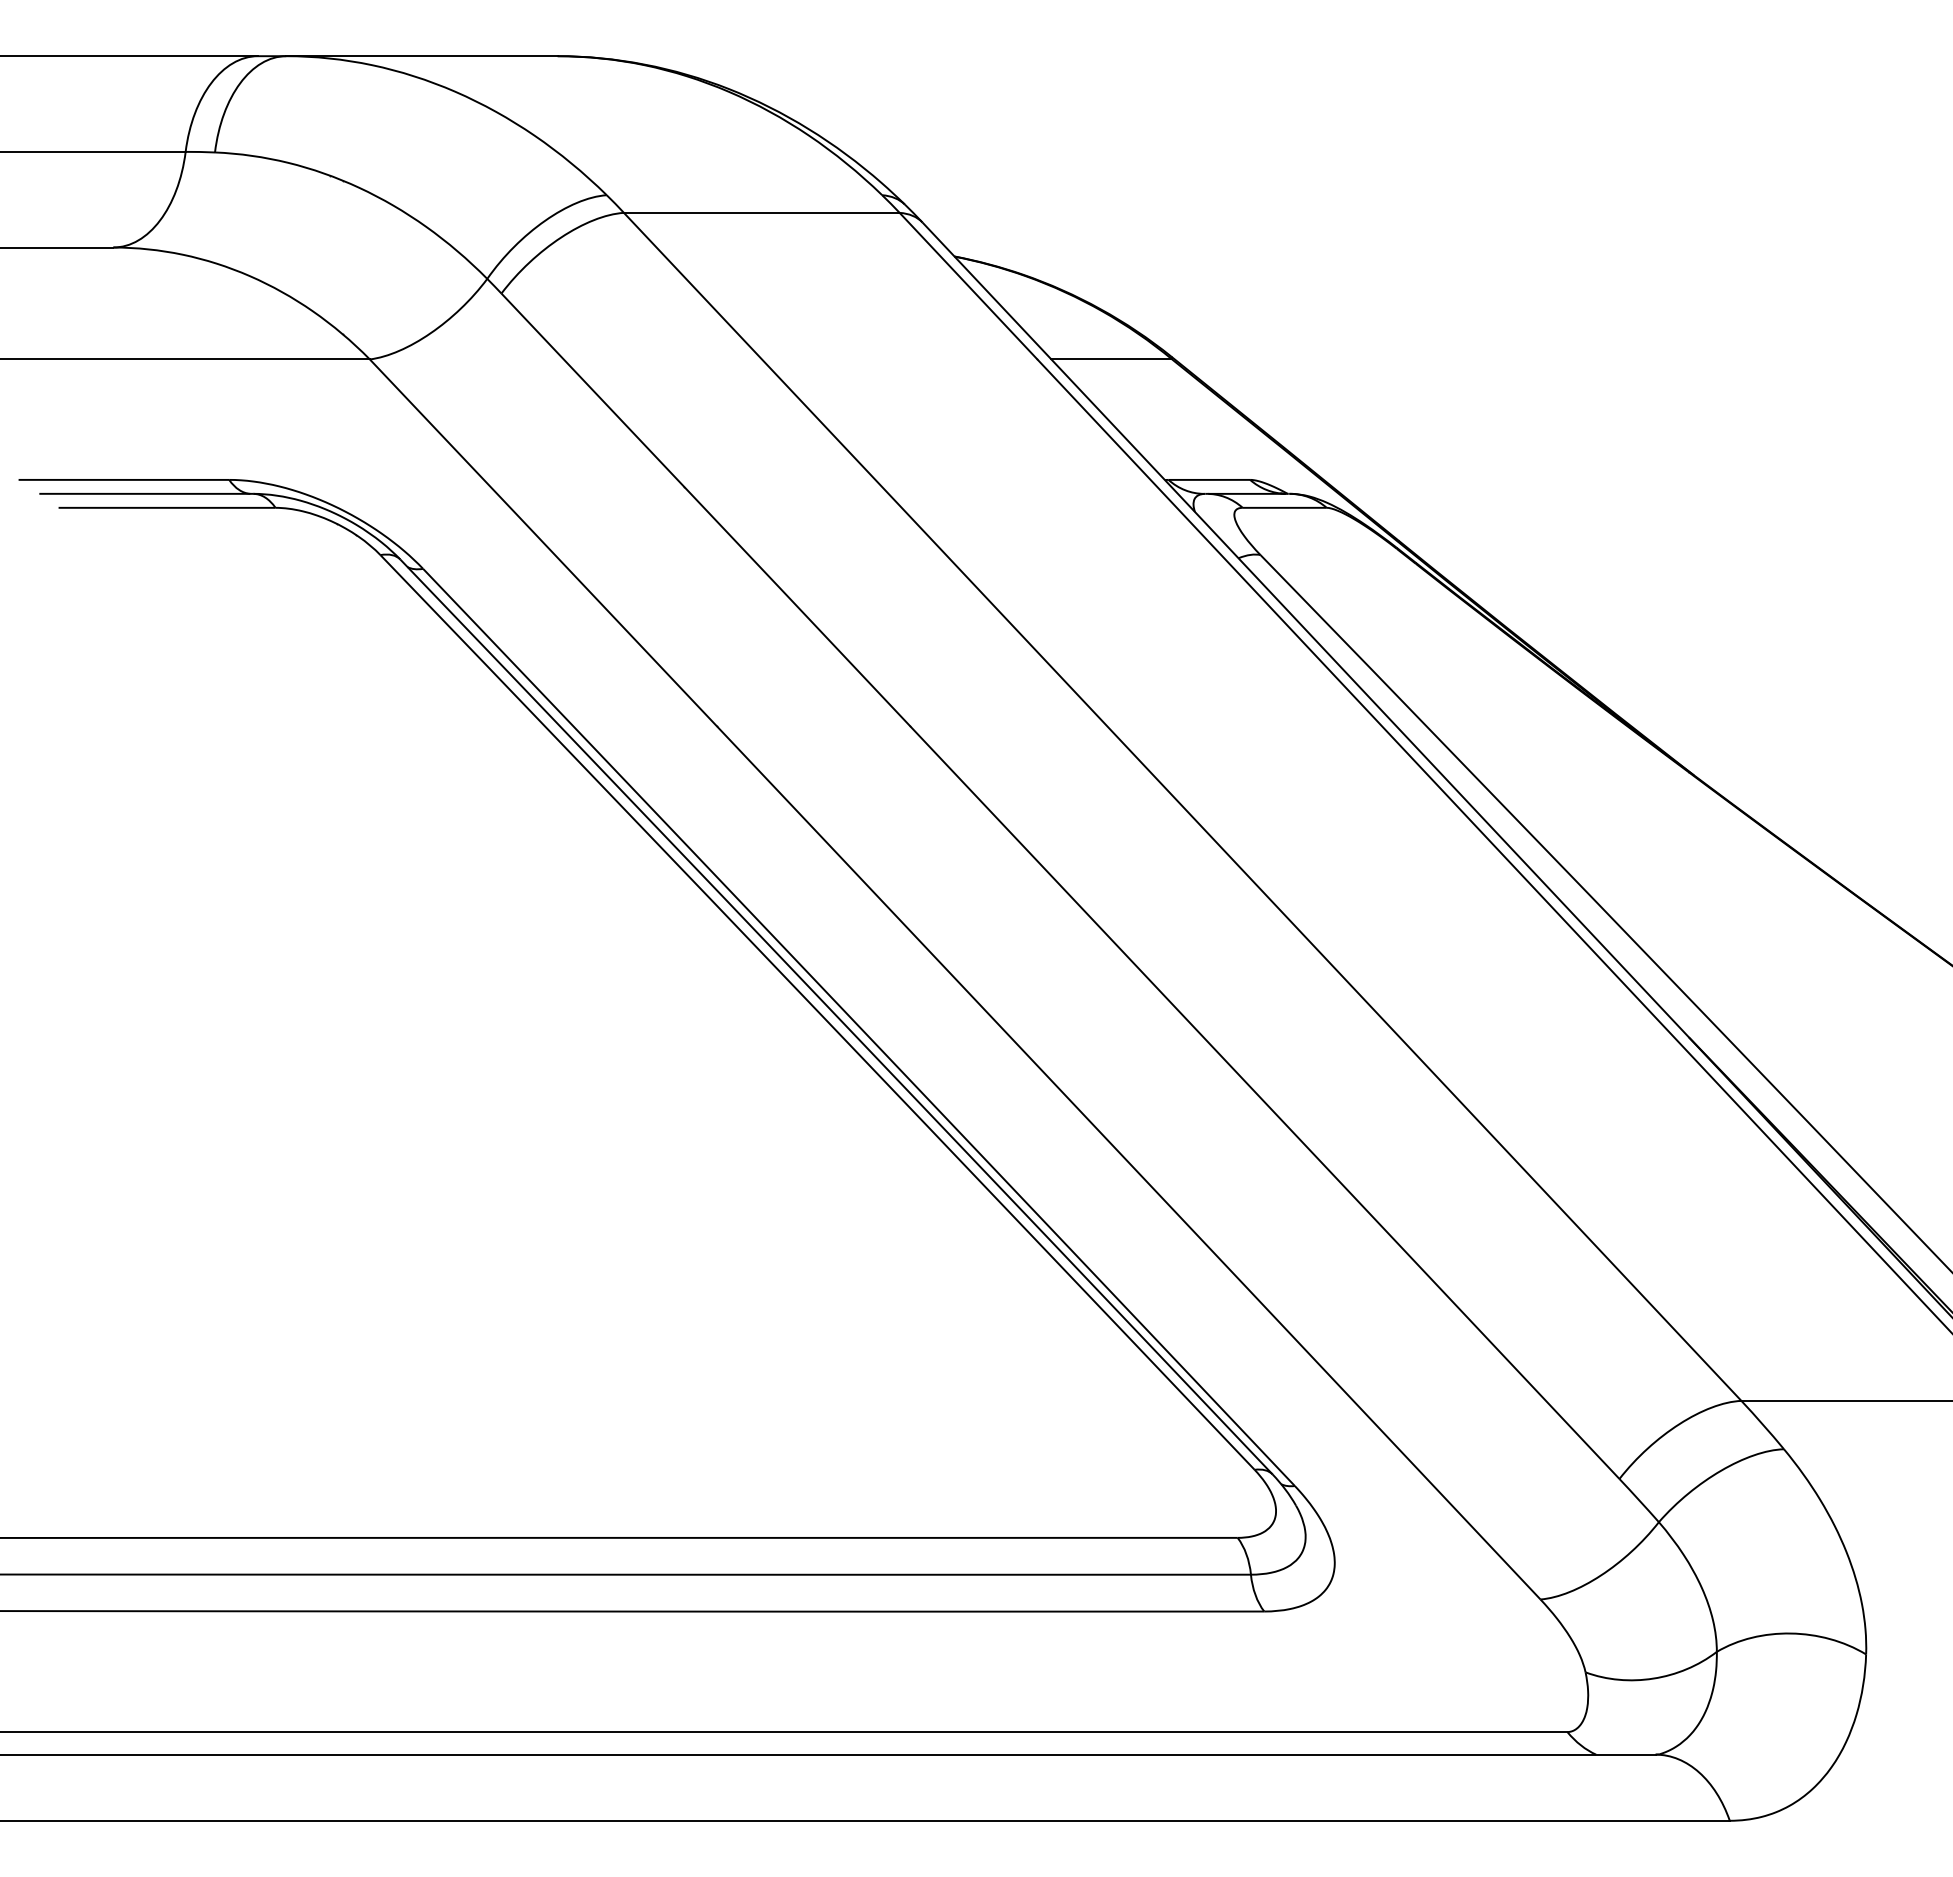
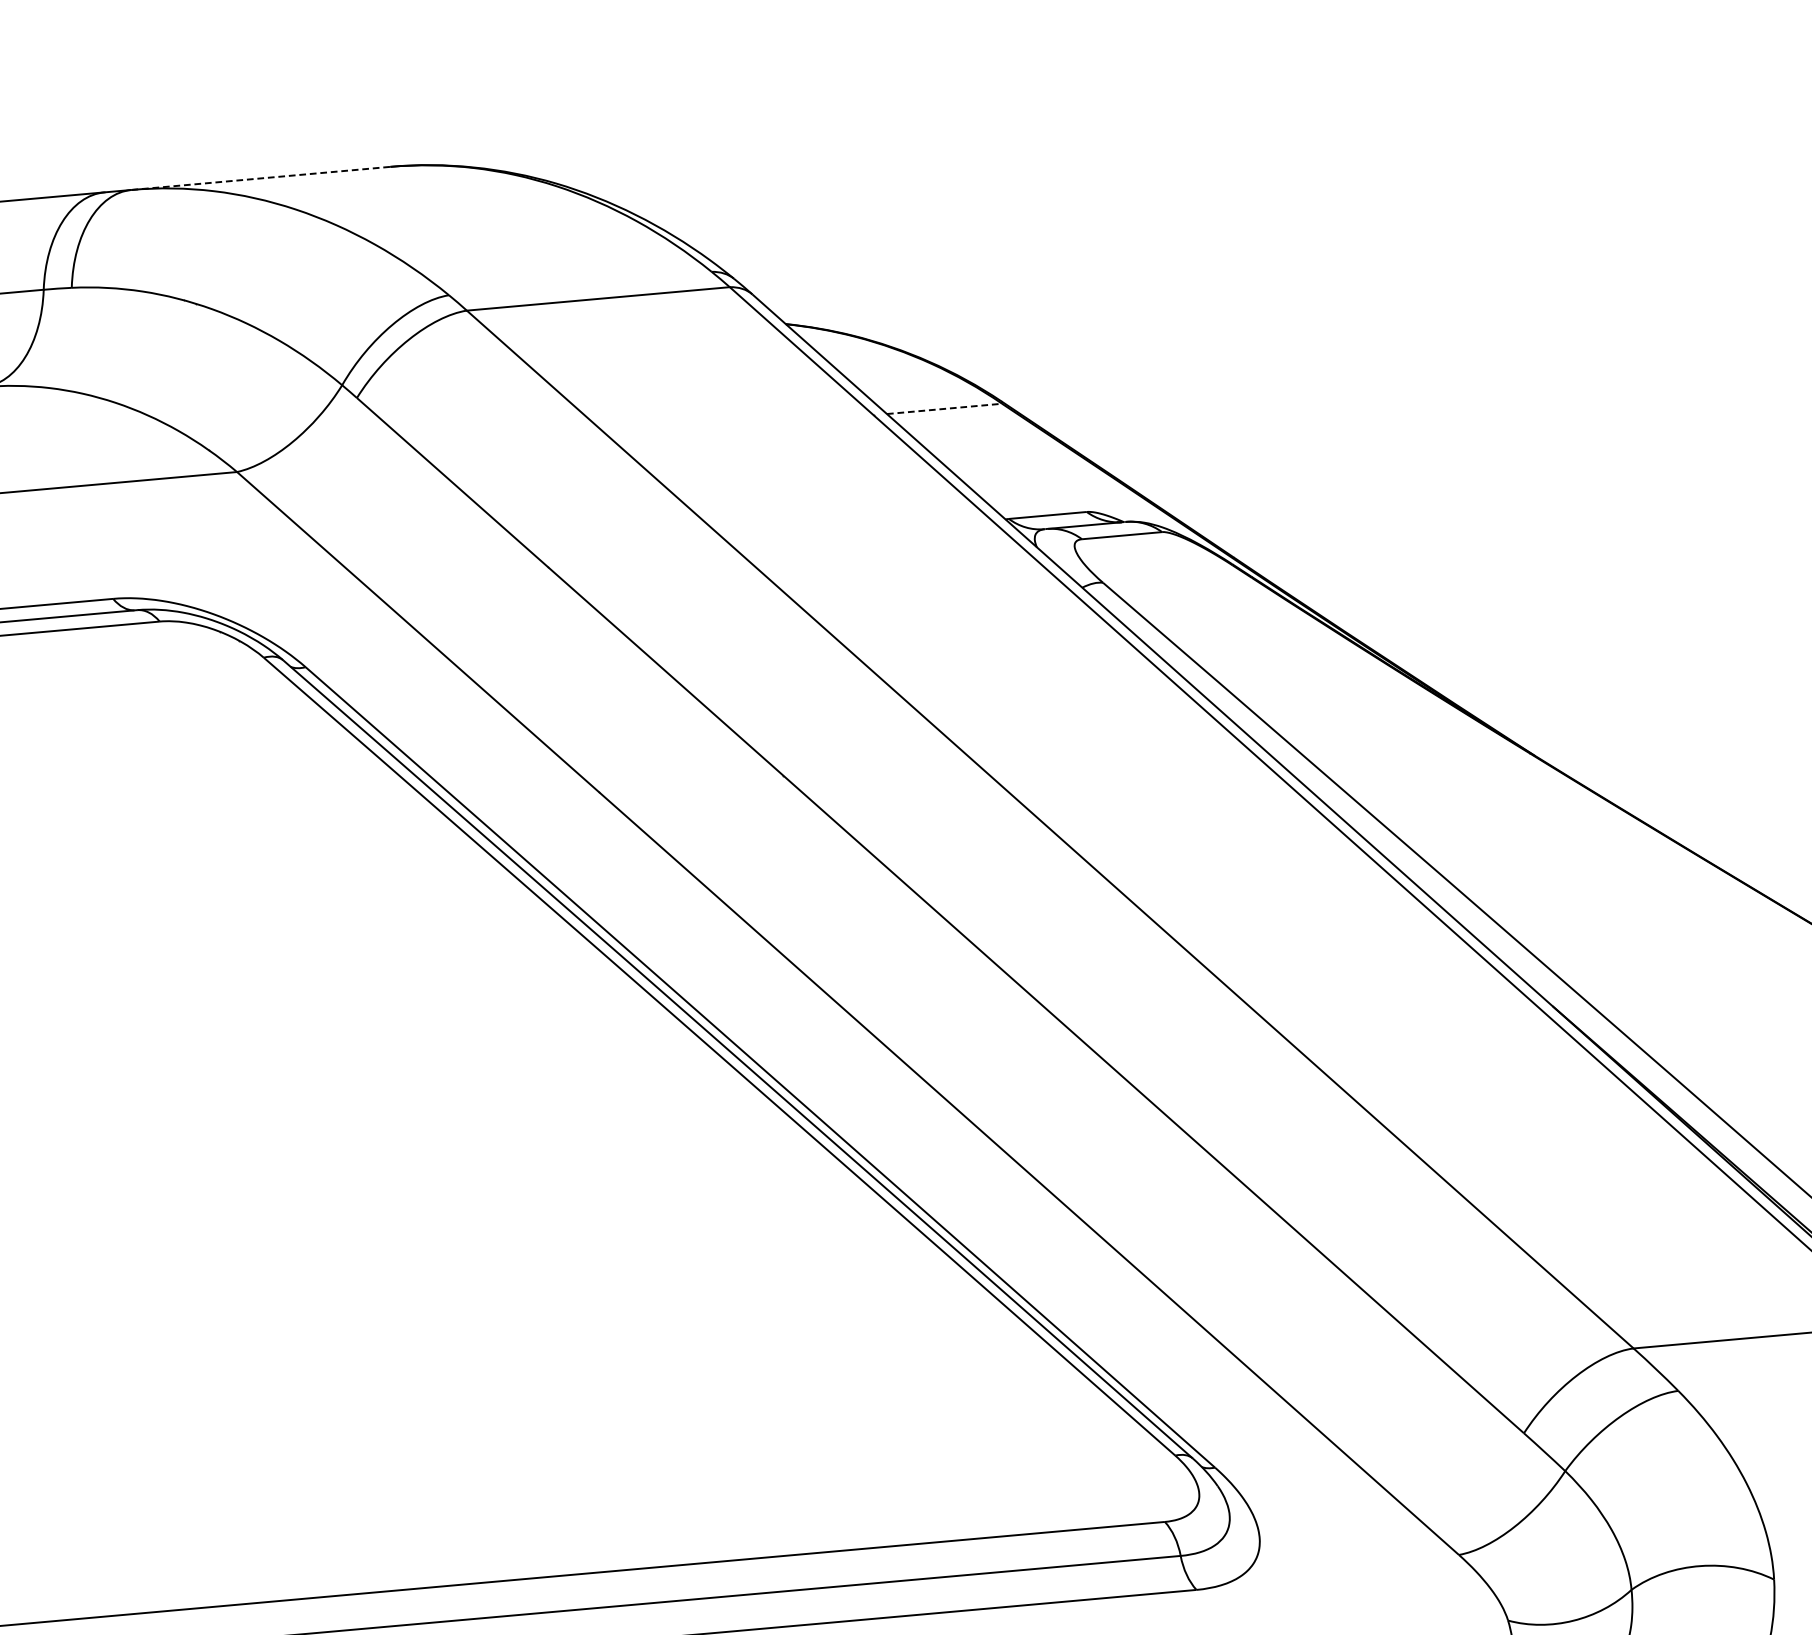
line: (421, 56) -> (260, 178), solid -> dashed
line: (1112, 359) -> (945, 408), solid -> dashed

